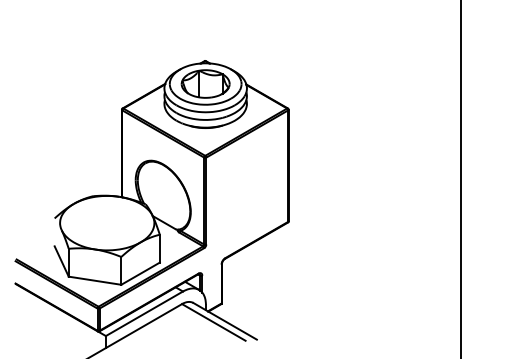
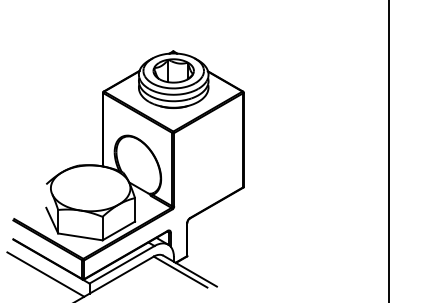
line: (53, 325) -> (45, 274), added

